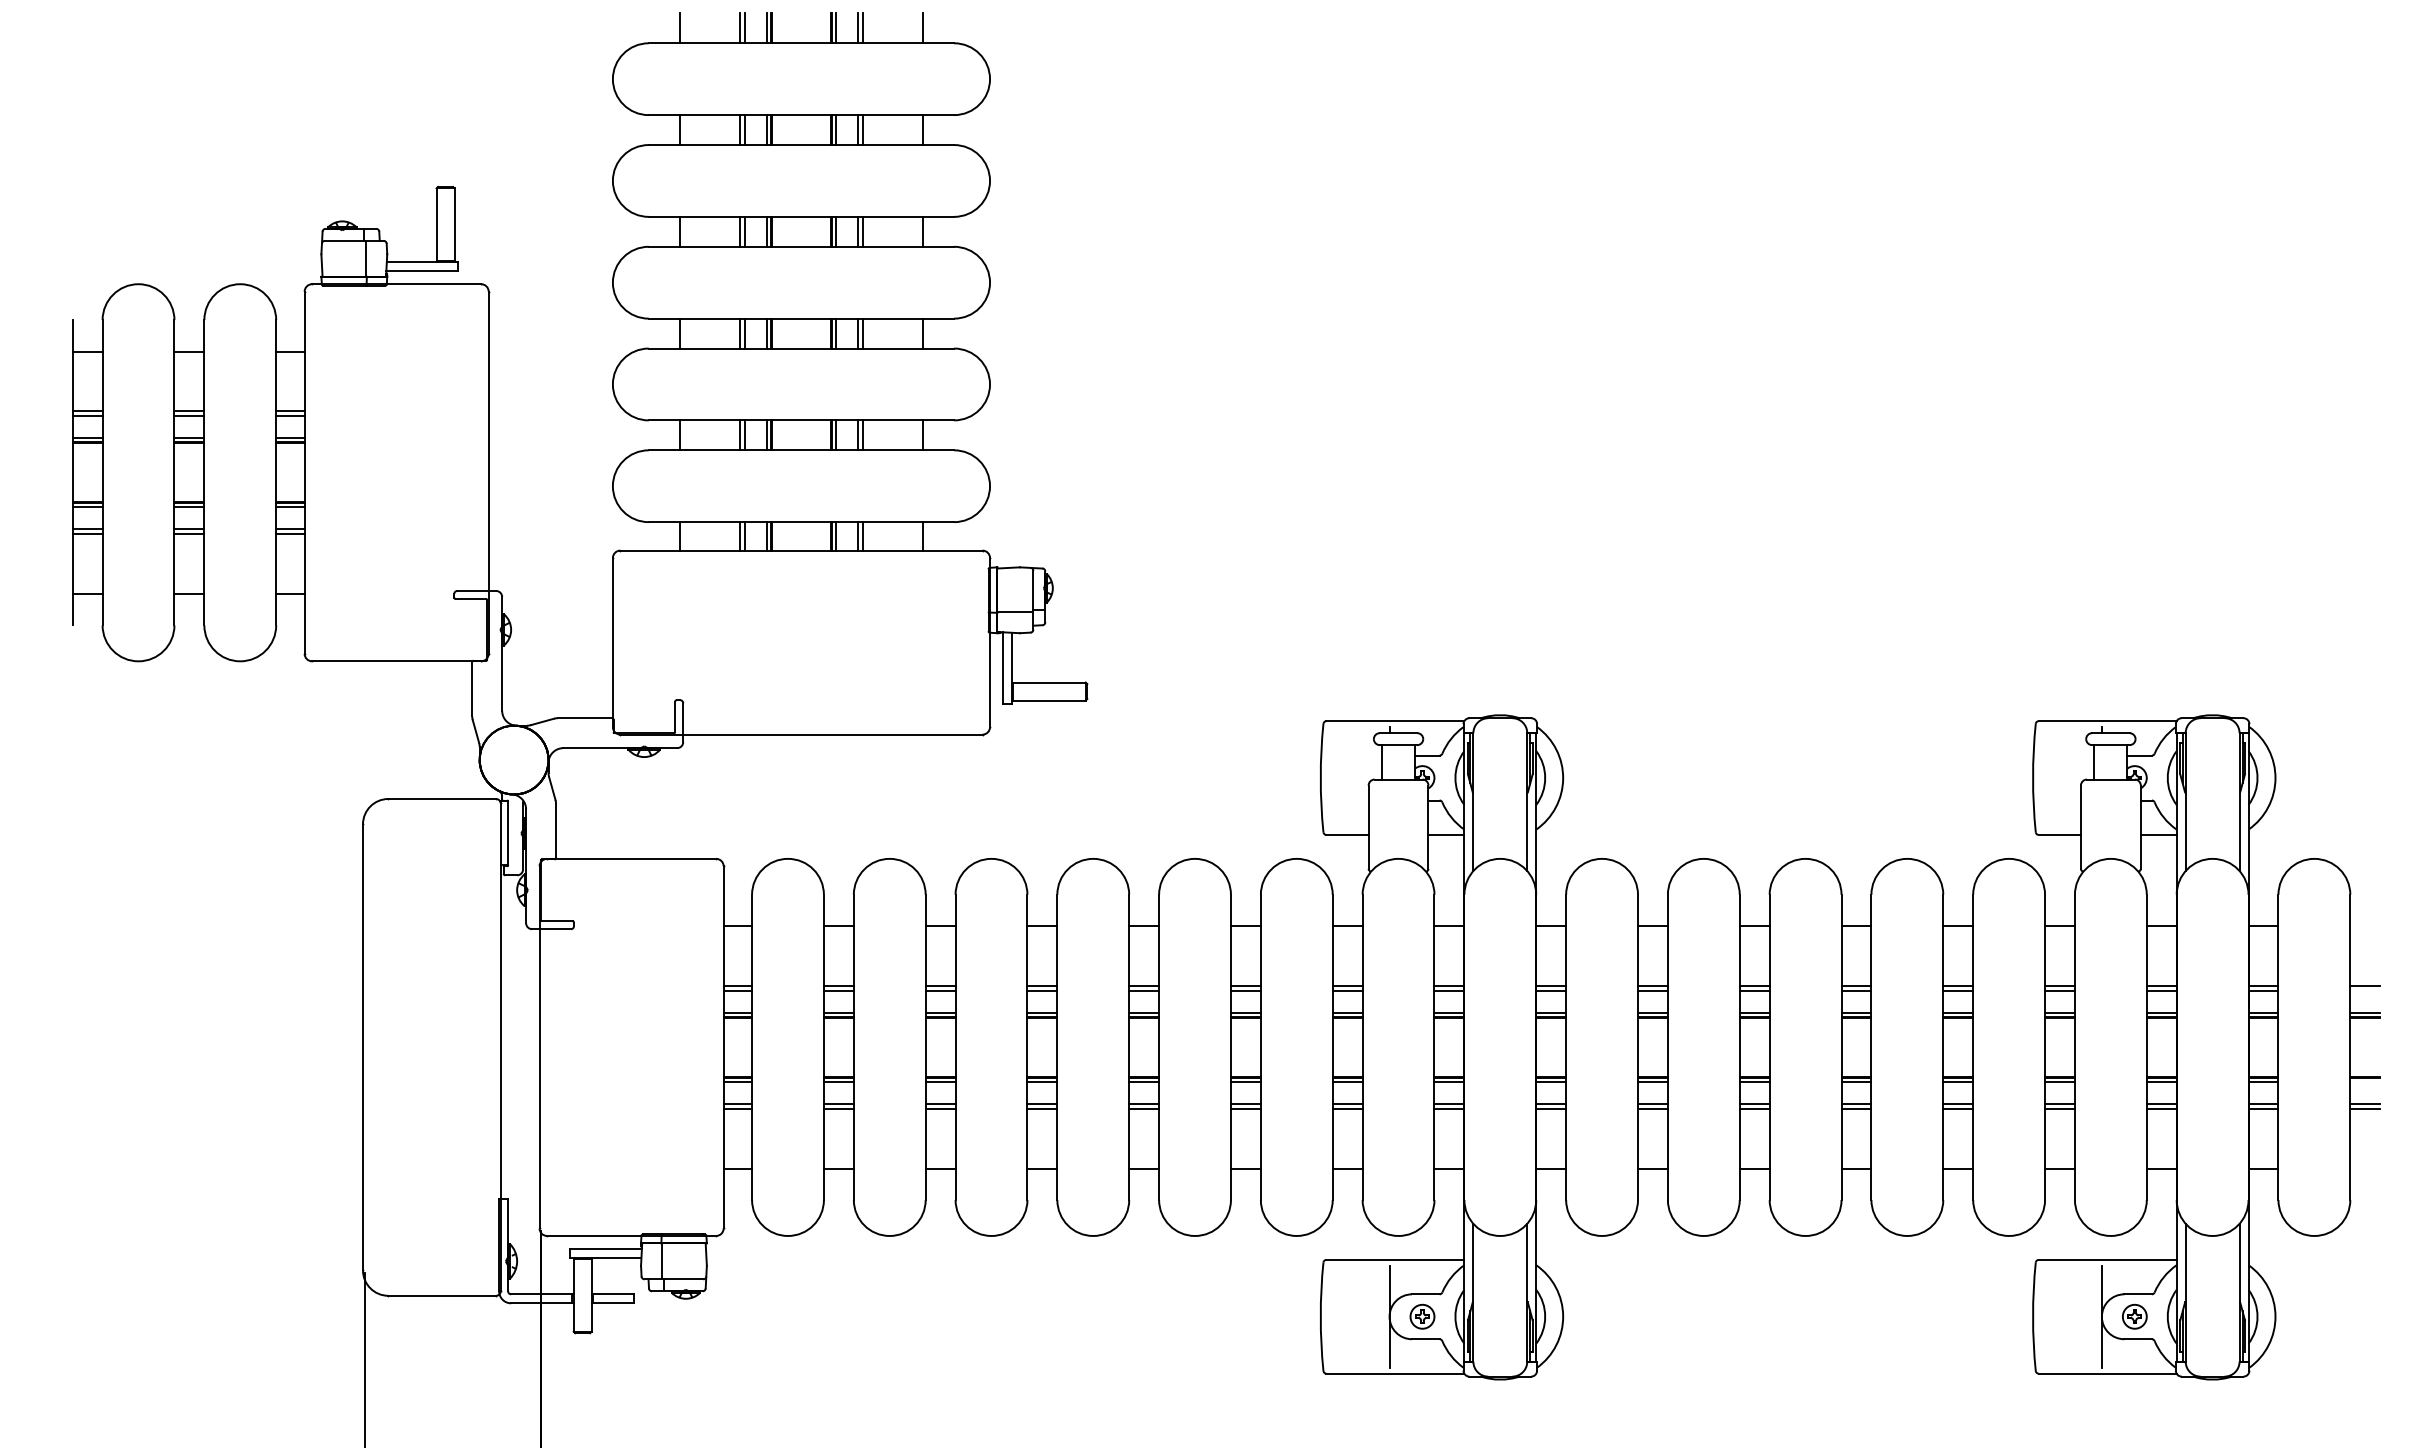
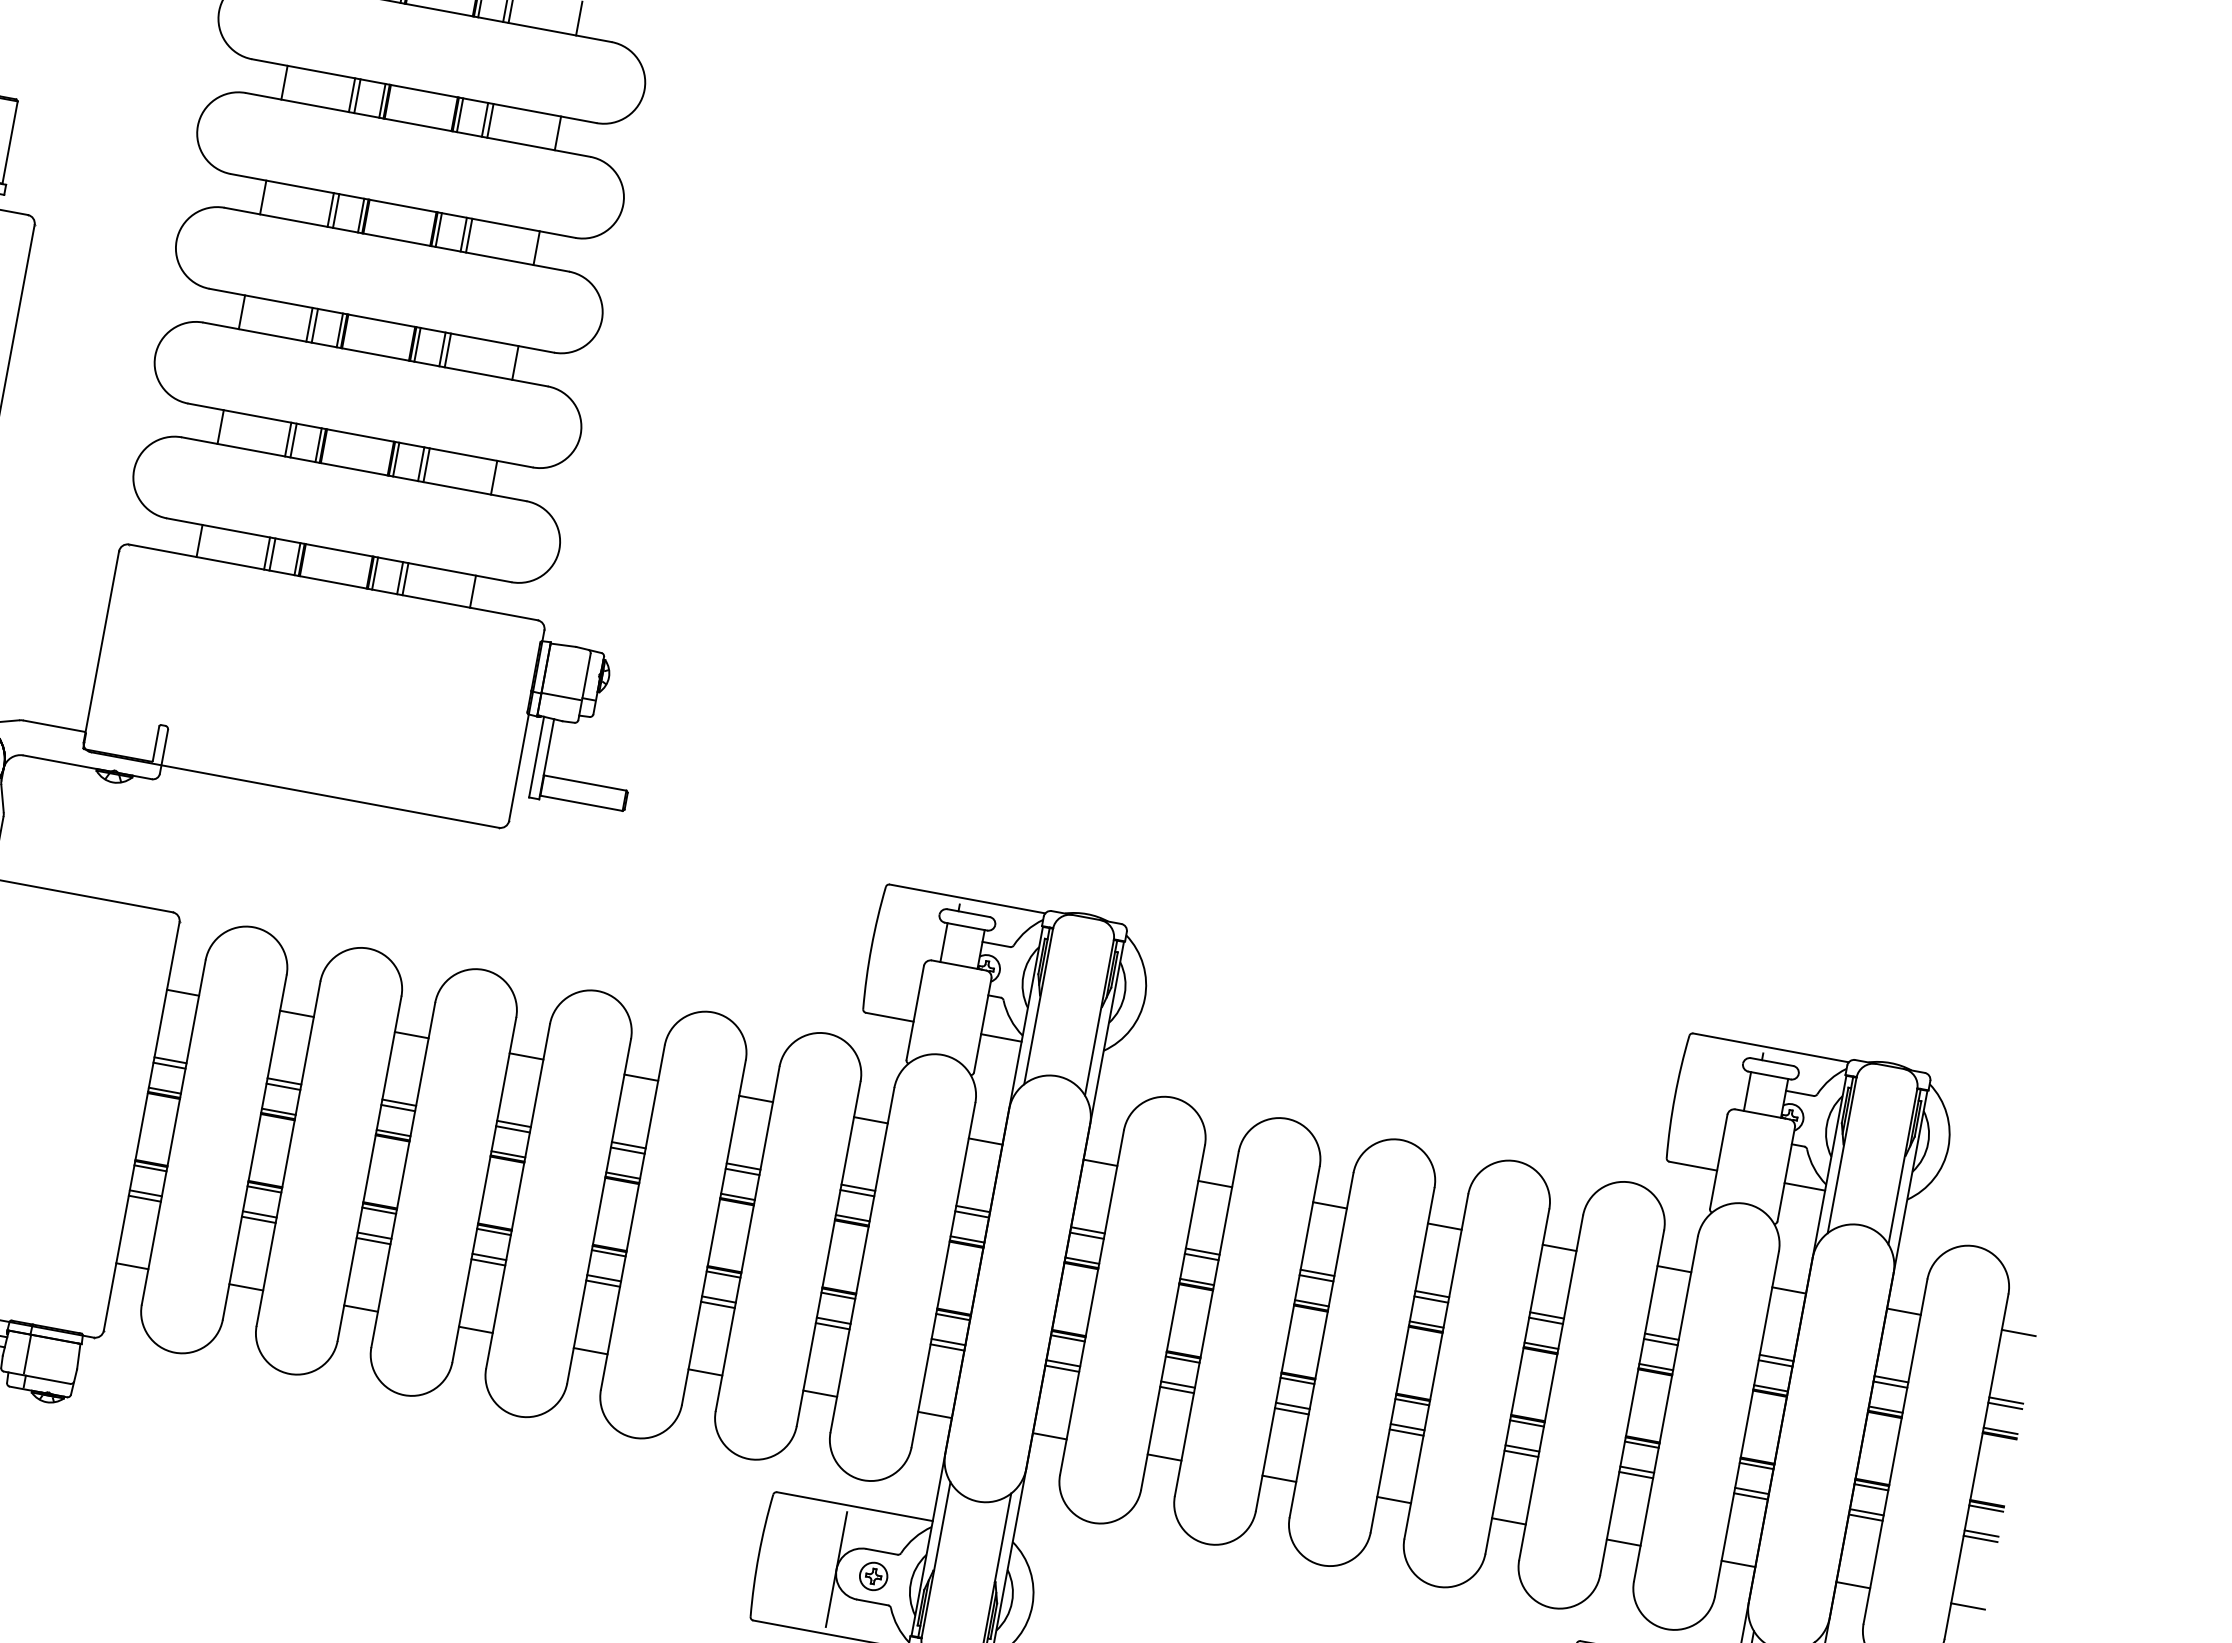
line: (2365, 926) -> (2018, 1333), added
line: (2365, 990) -> (2005, 1405), added
line: (2365, 1081) -> (1986, 1508), added
line: (2365, 1168) -> (1968, 1606), added

